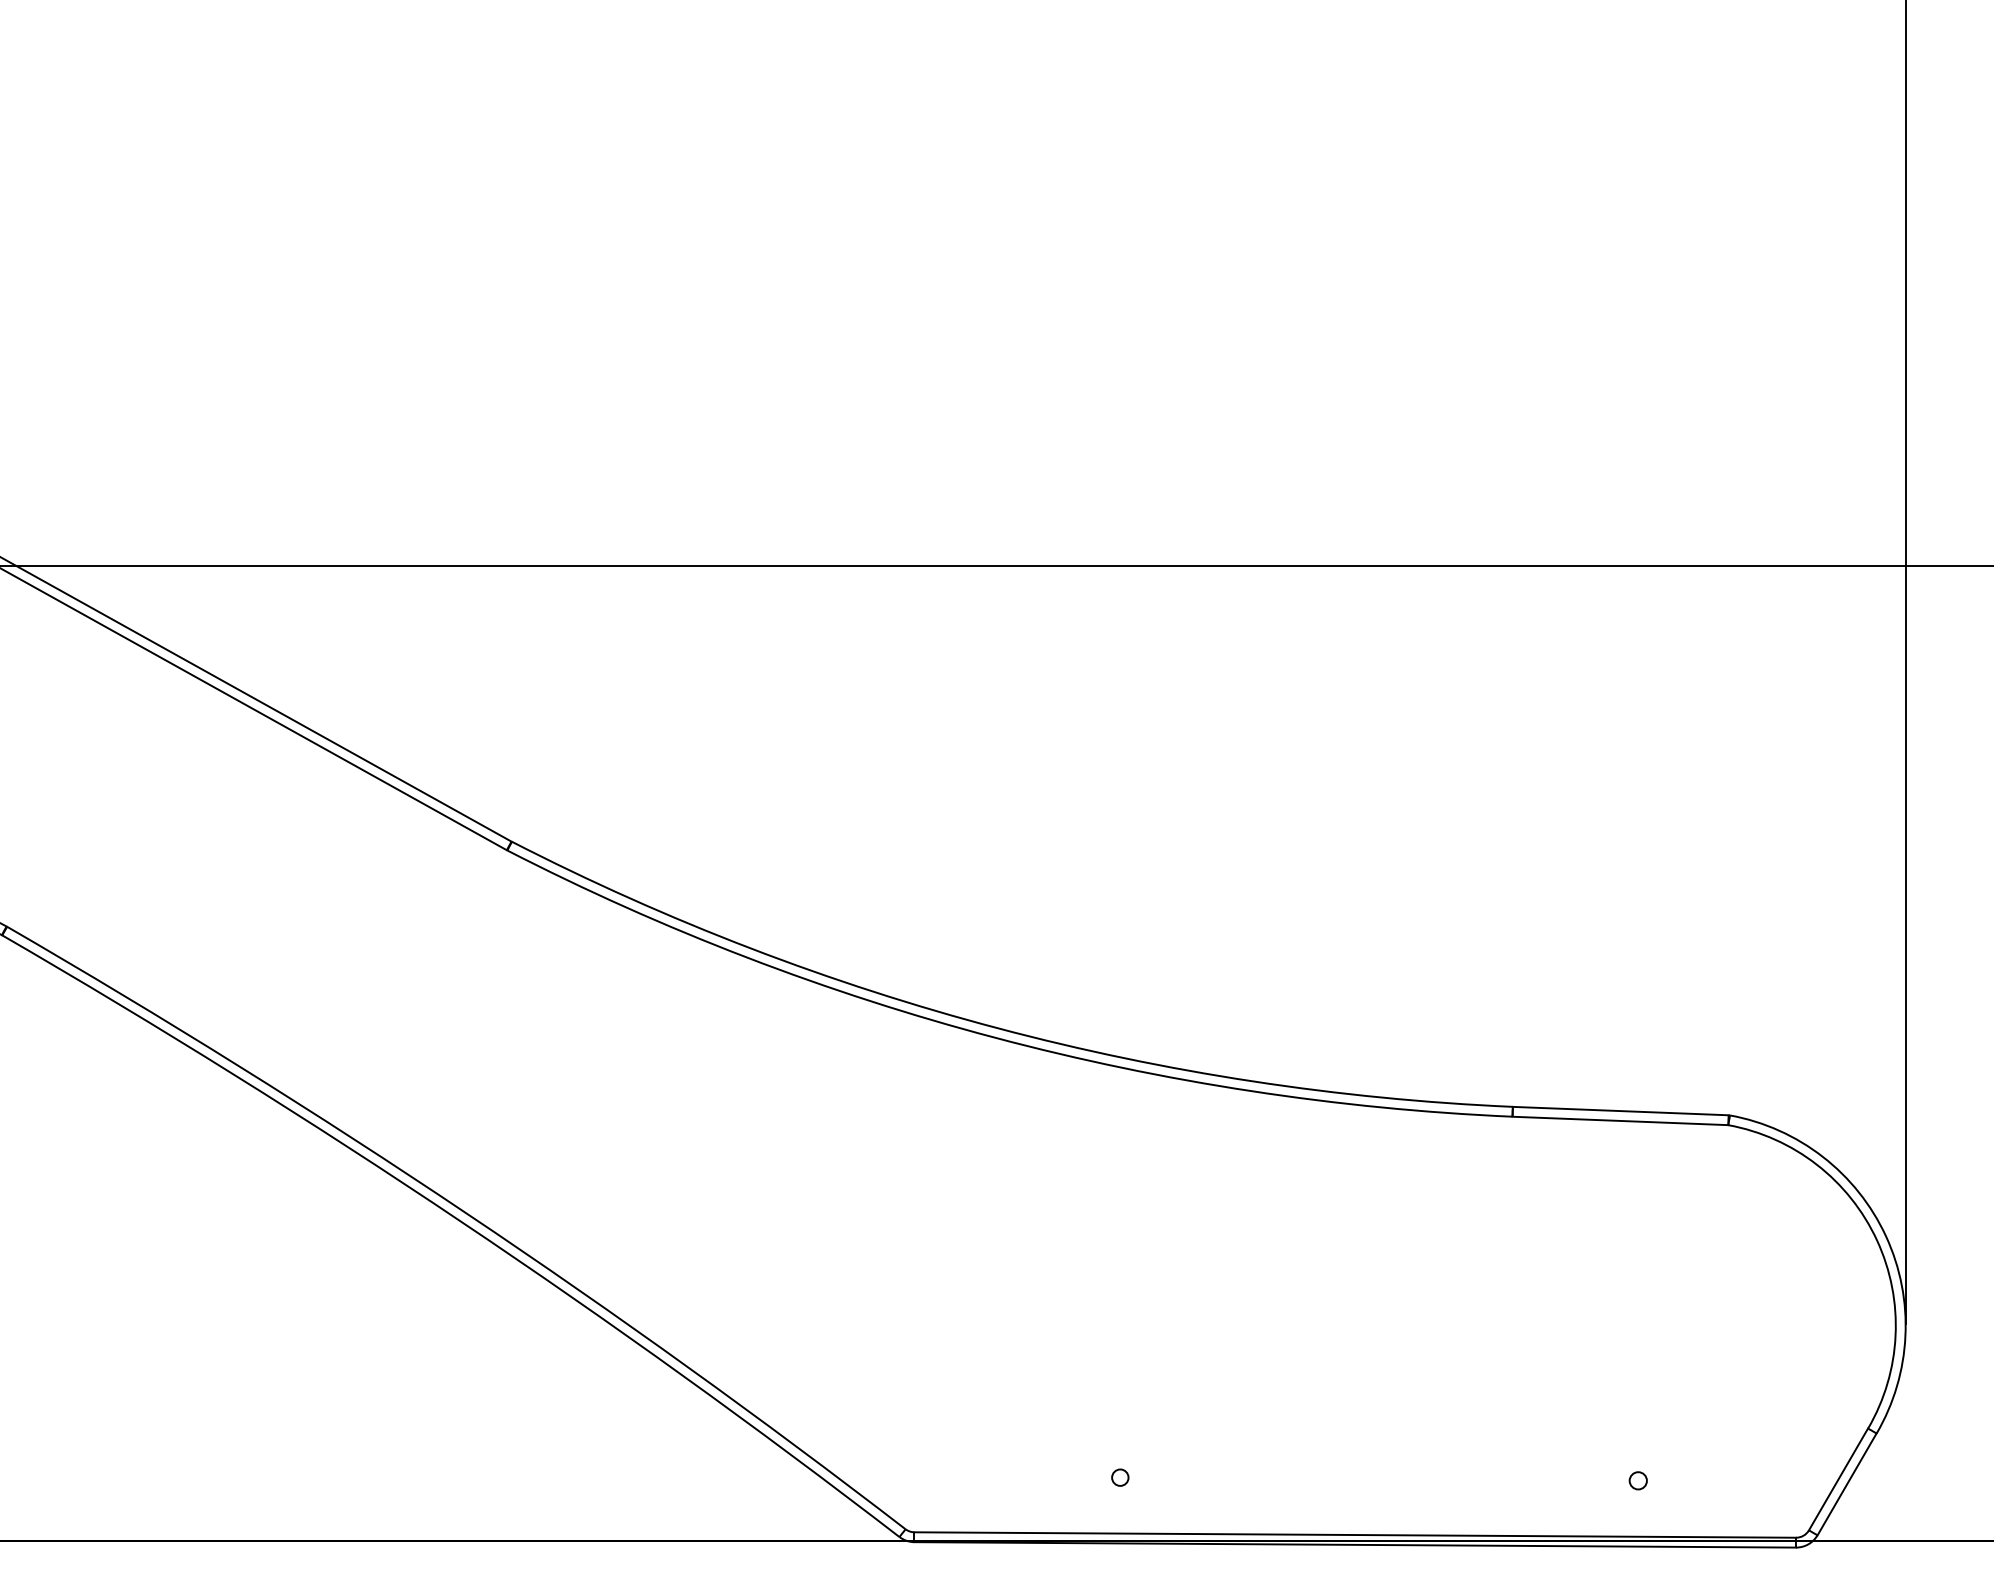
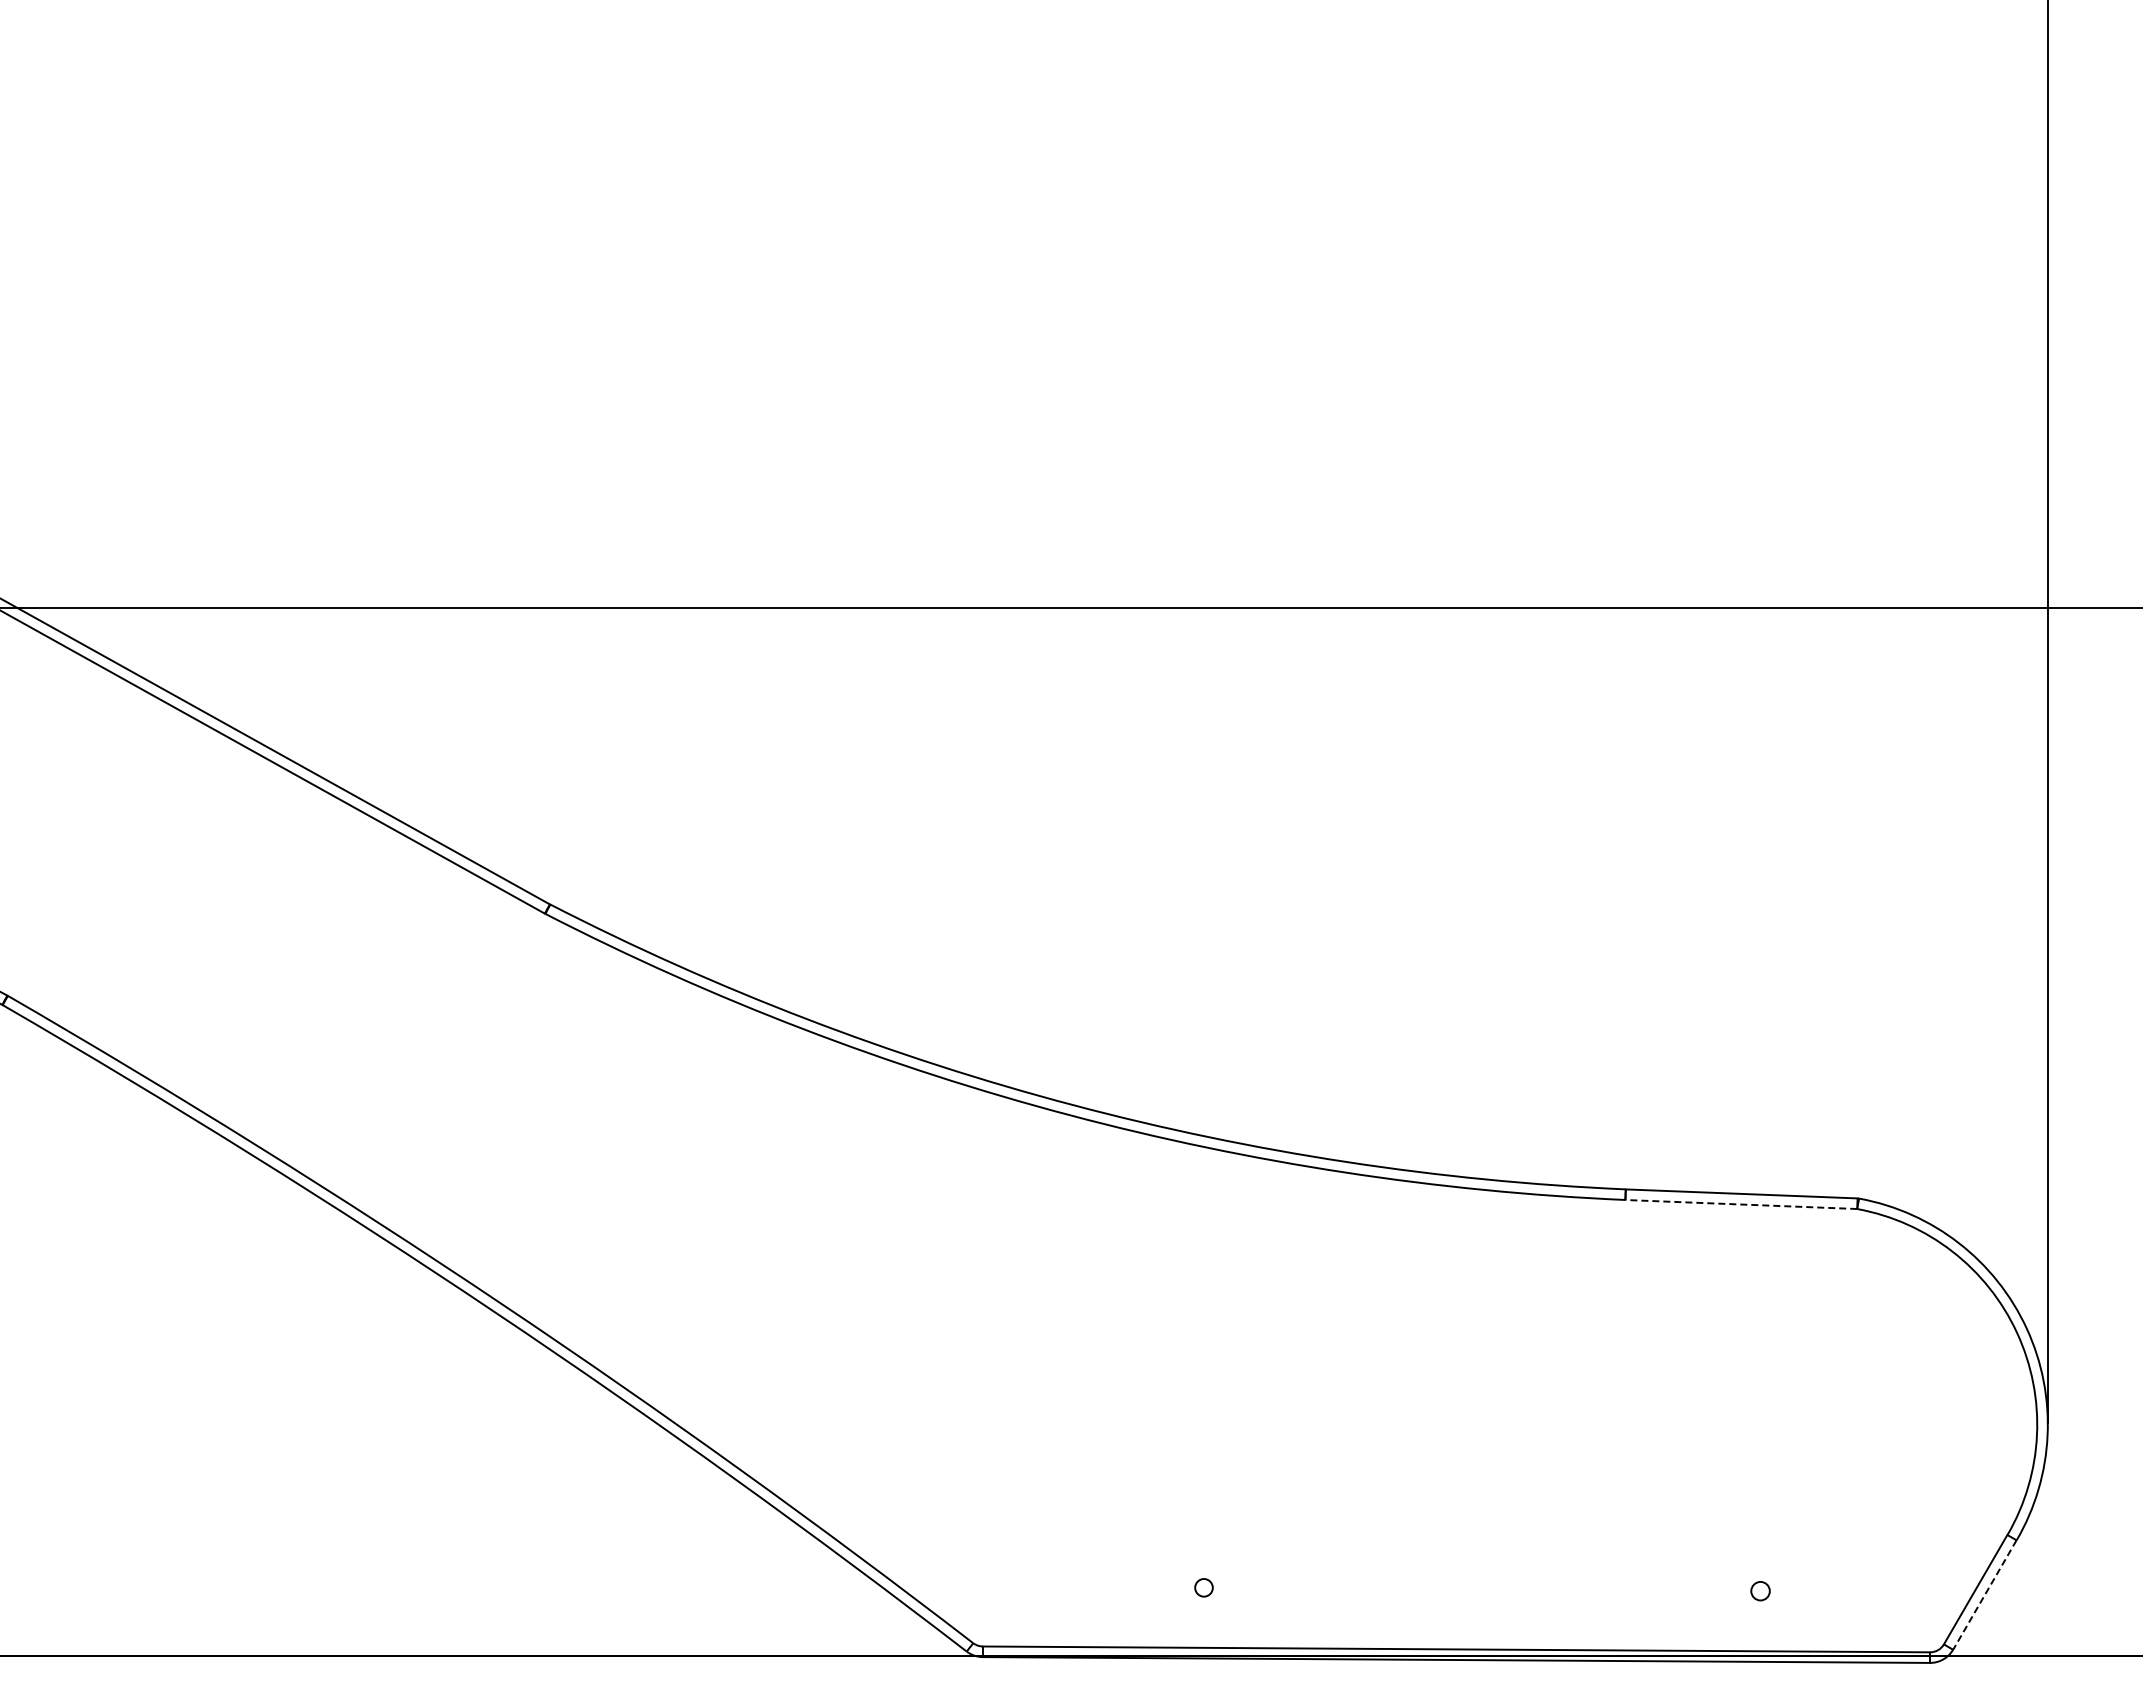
line: (1620, 1120) -> (1741, 1204), solid -> dashed
line: (1846, 1484) -> (1984, 1595), solid -> dashed

